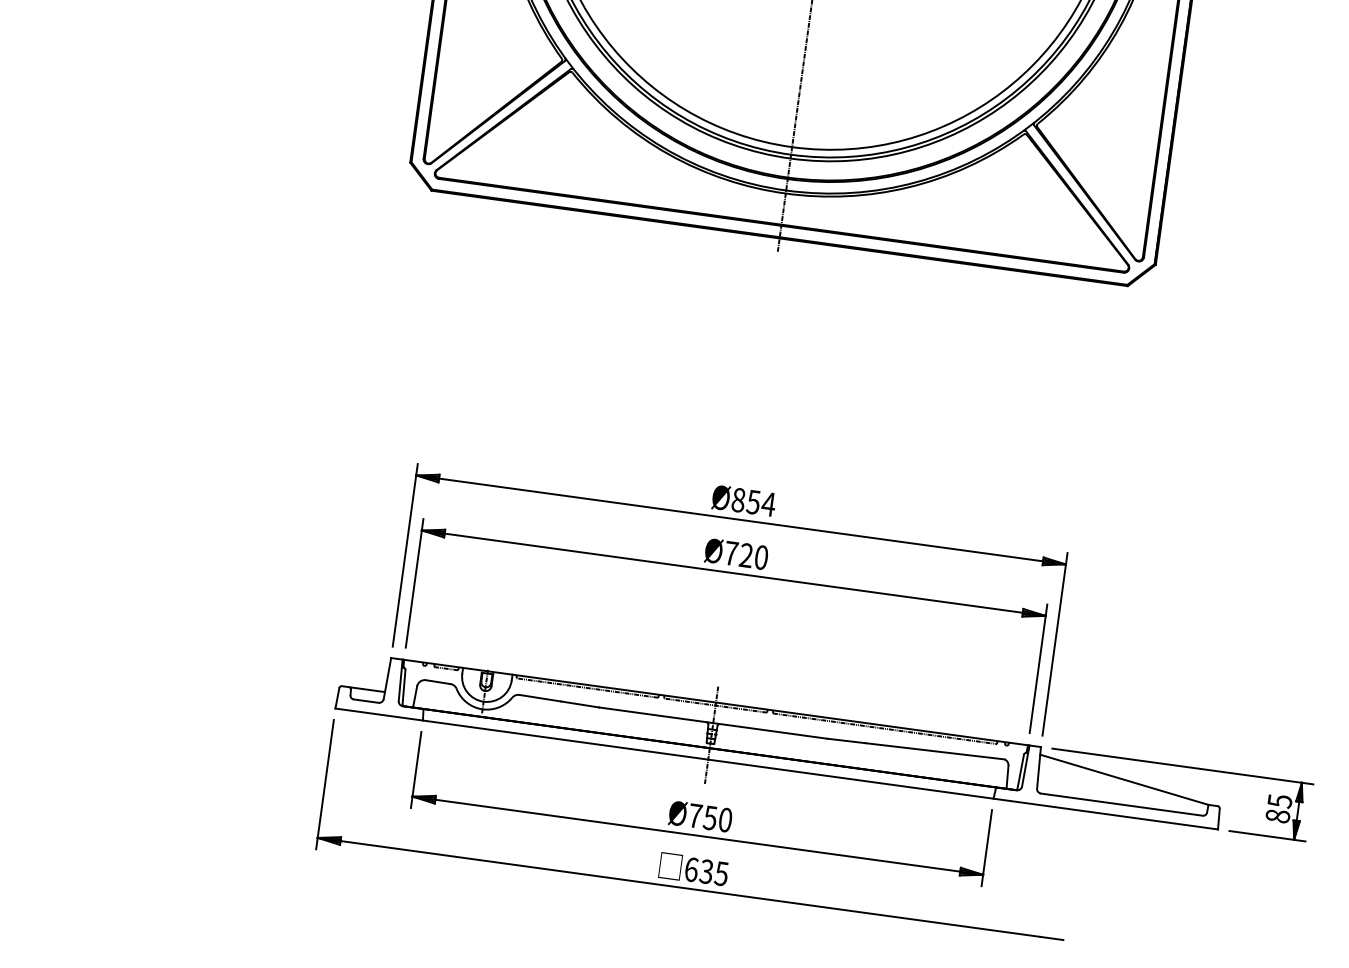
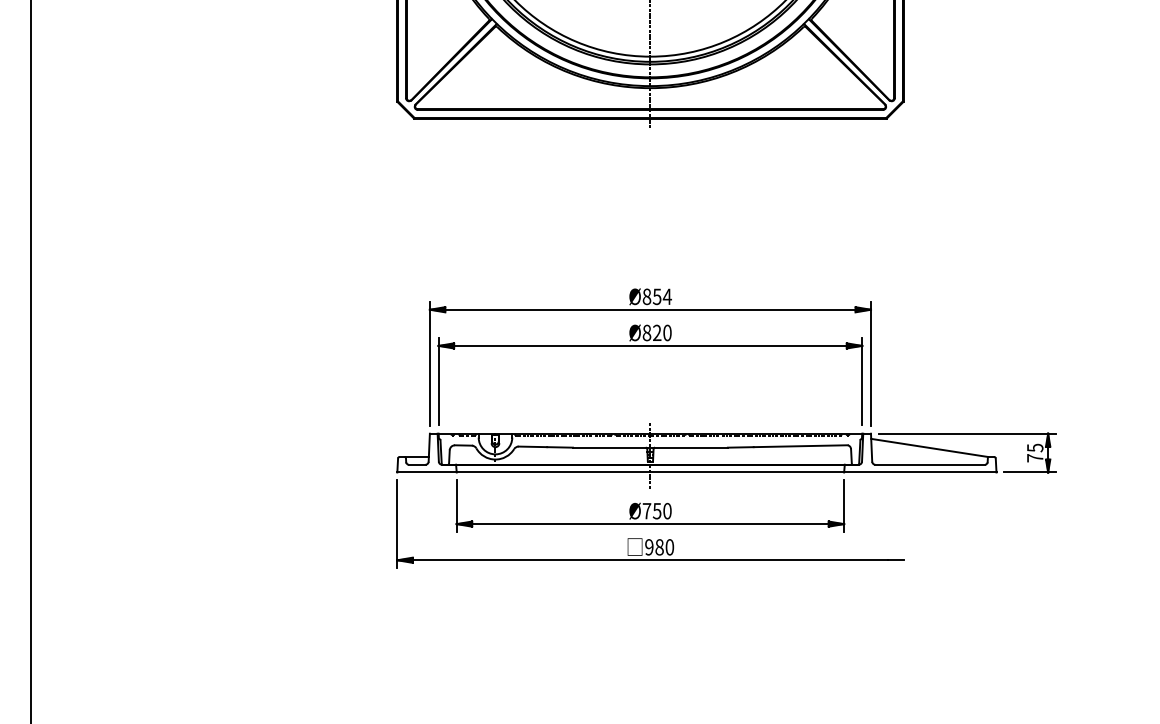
text: (730, 552) -> (646, 332), Ø720 -> Ø820
text: (1278, 816) -> (1035, 458), 85 -> 75
text: (706, 871) -> (659, 547), 635 -> 980

